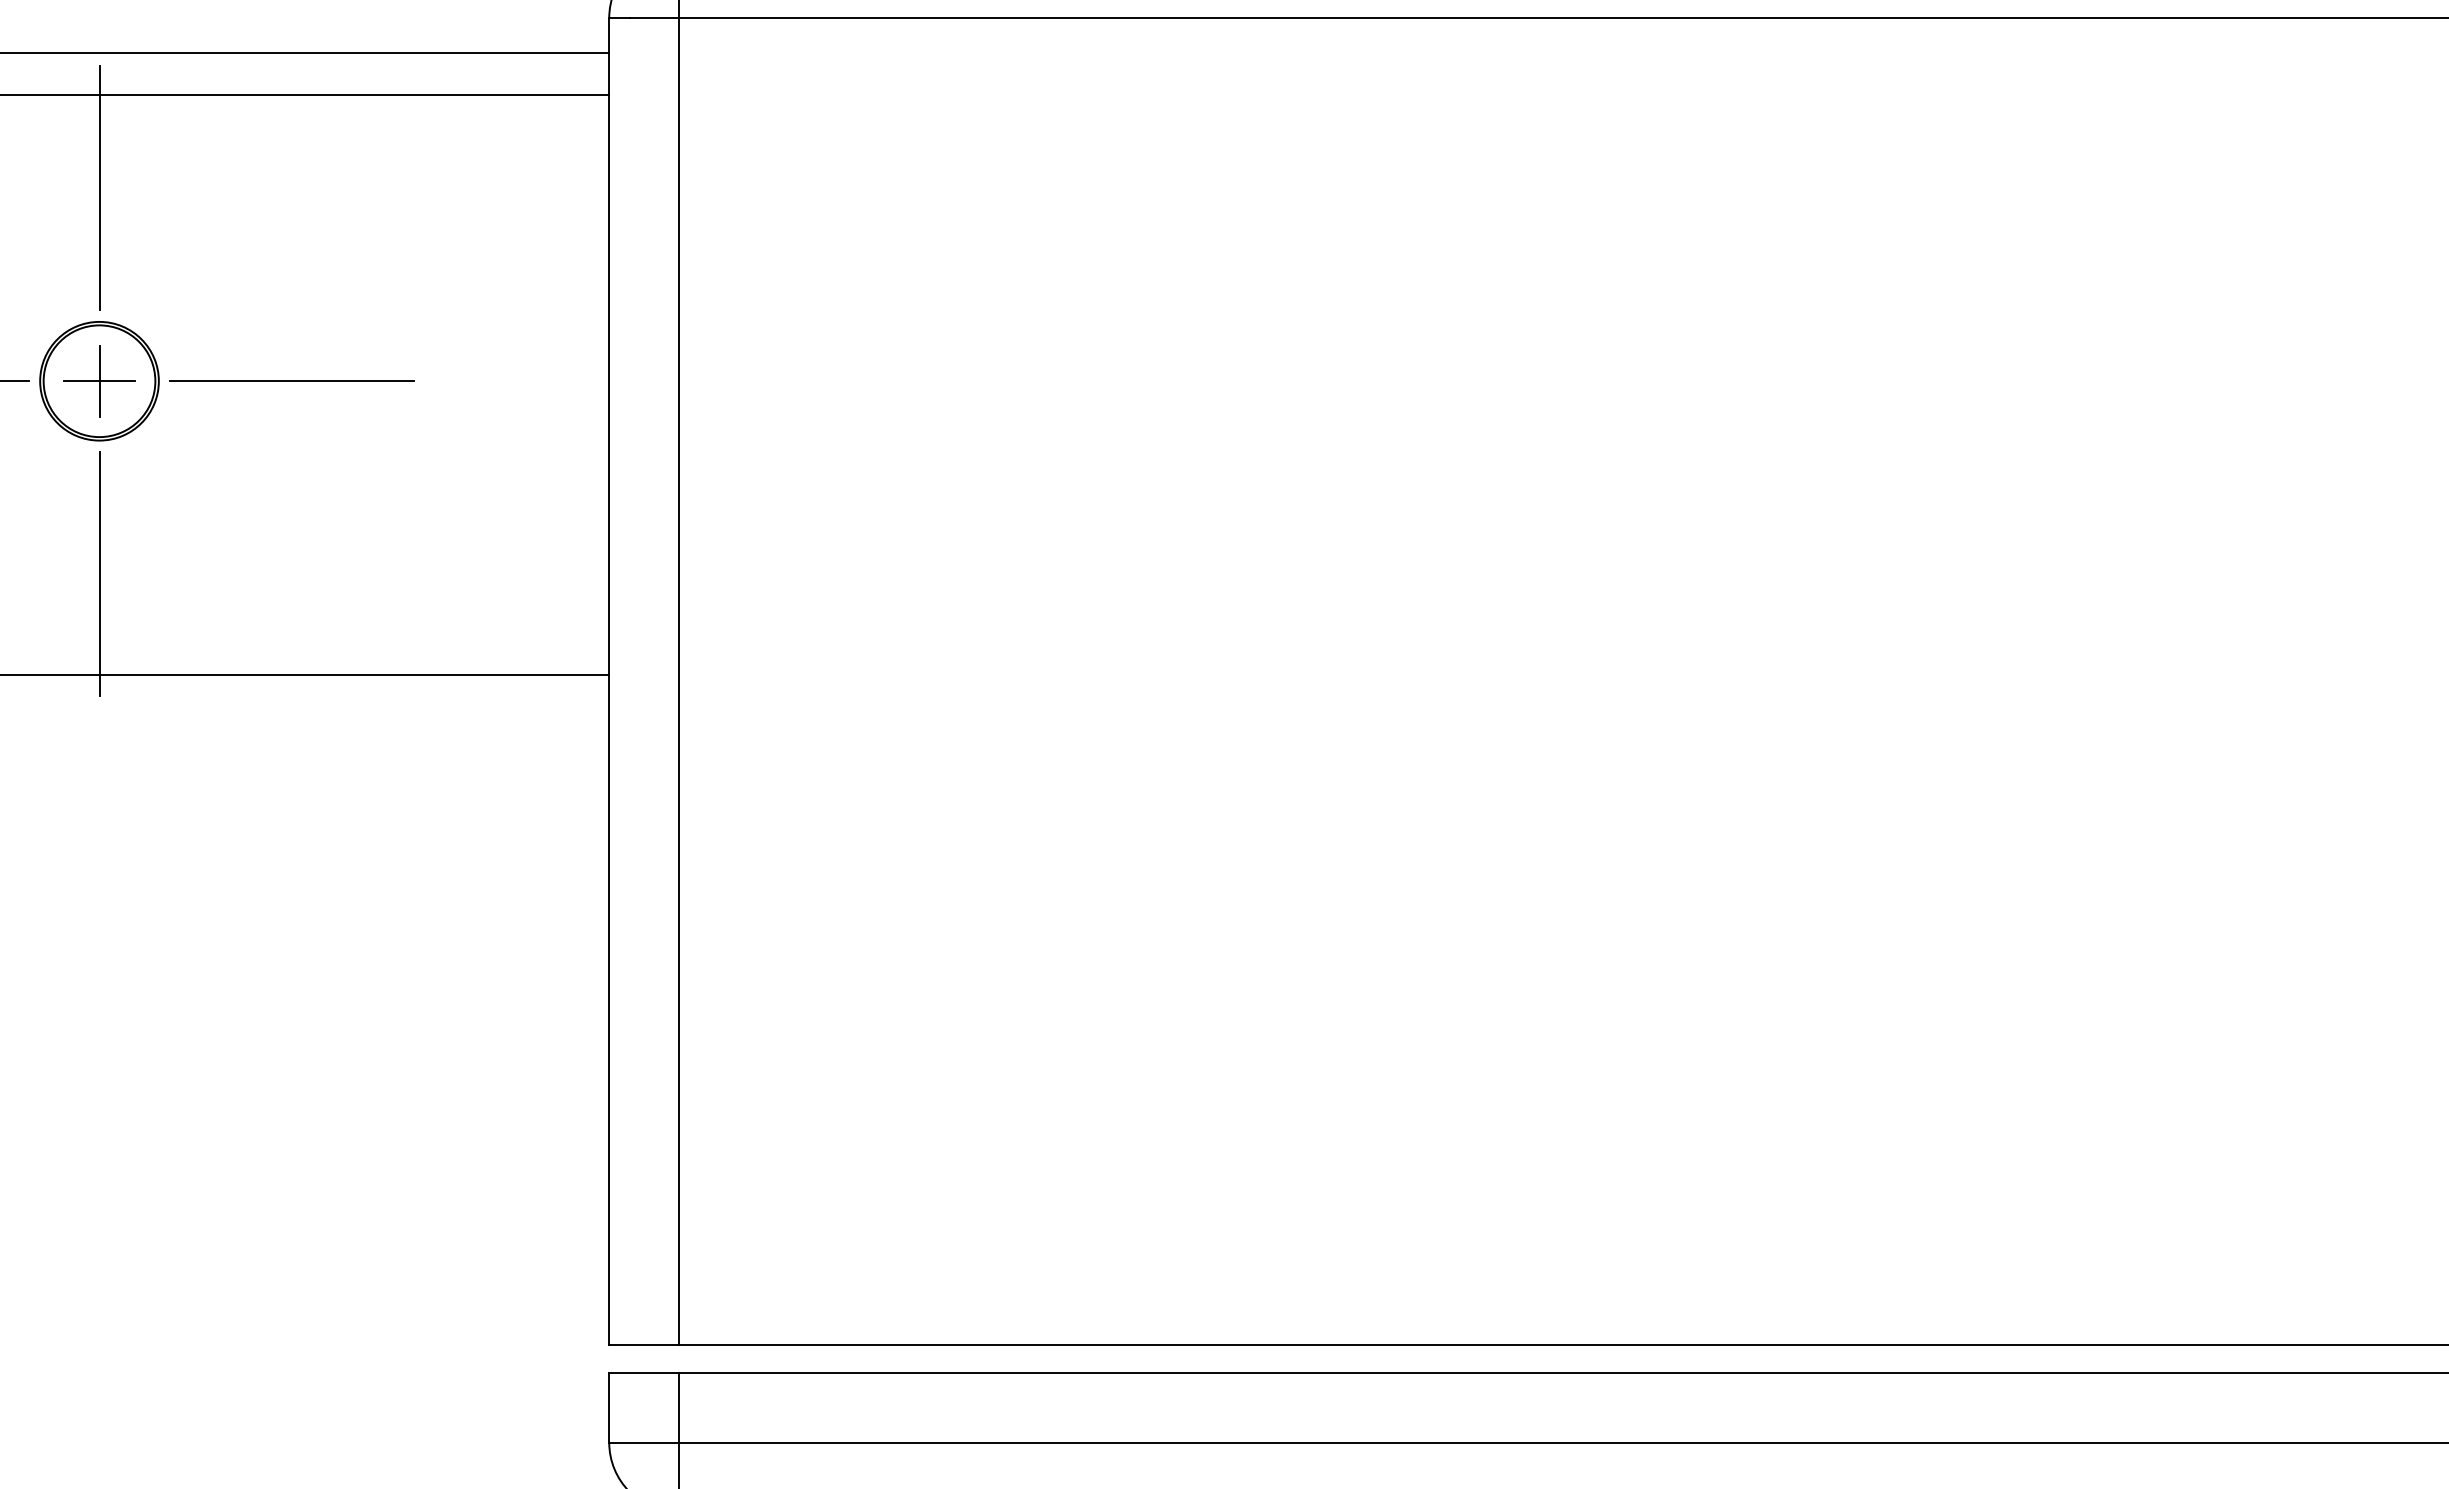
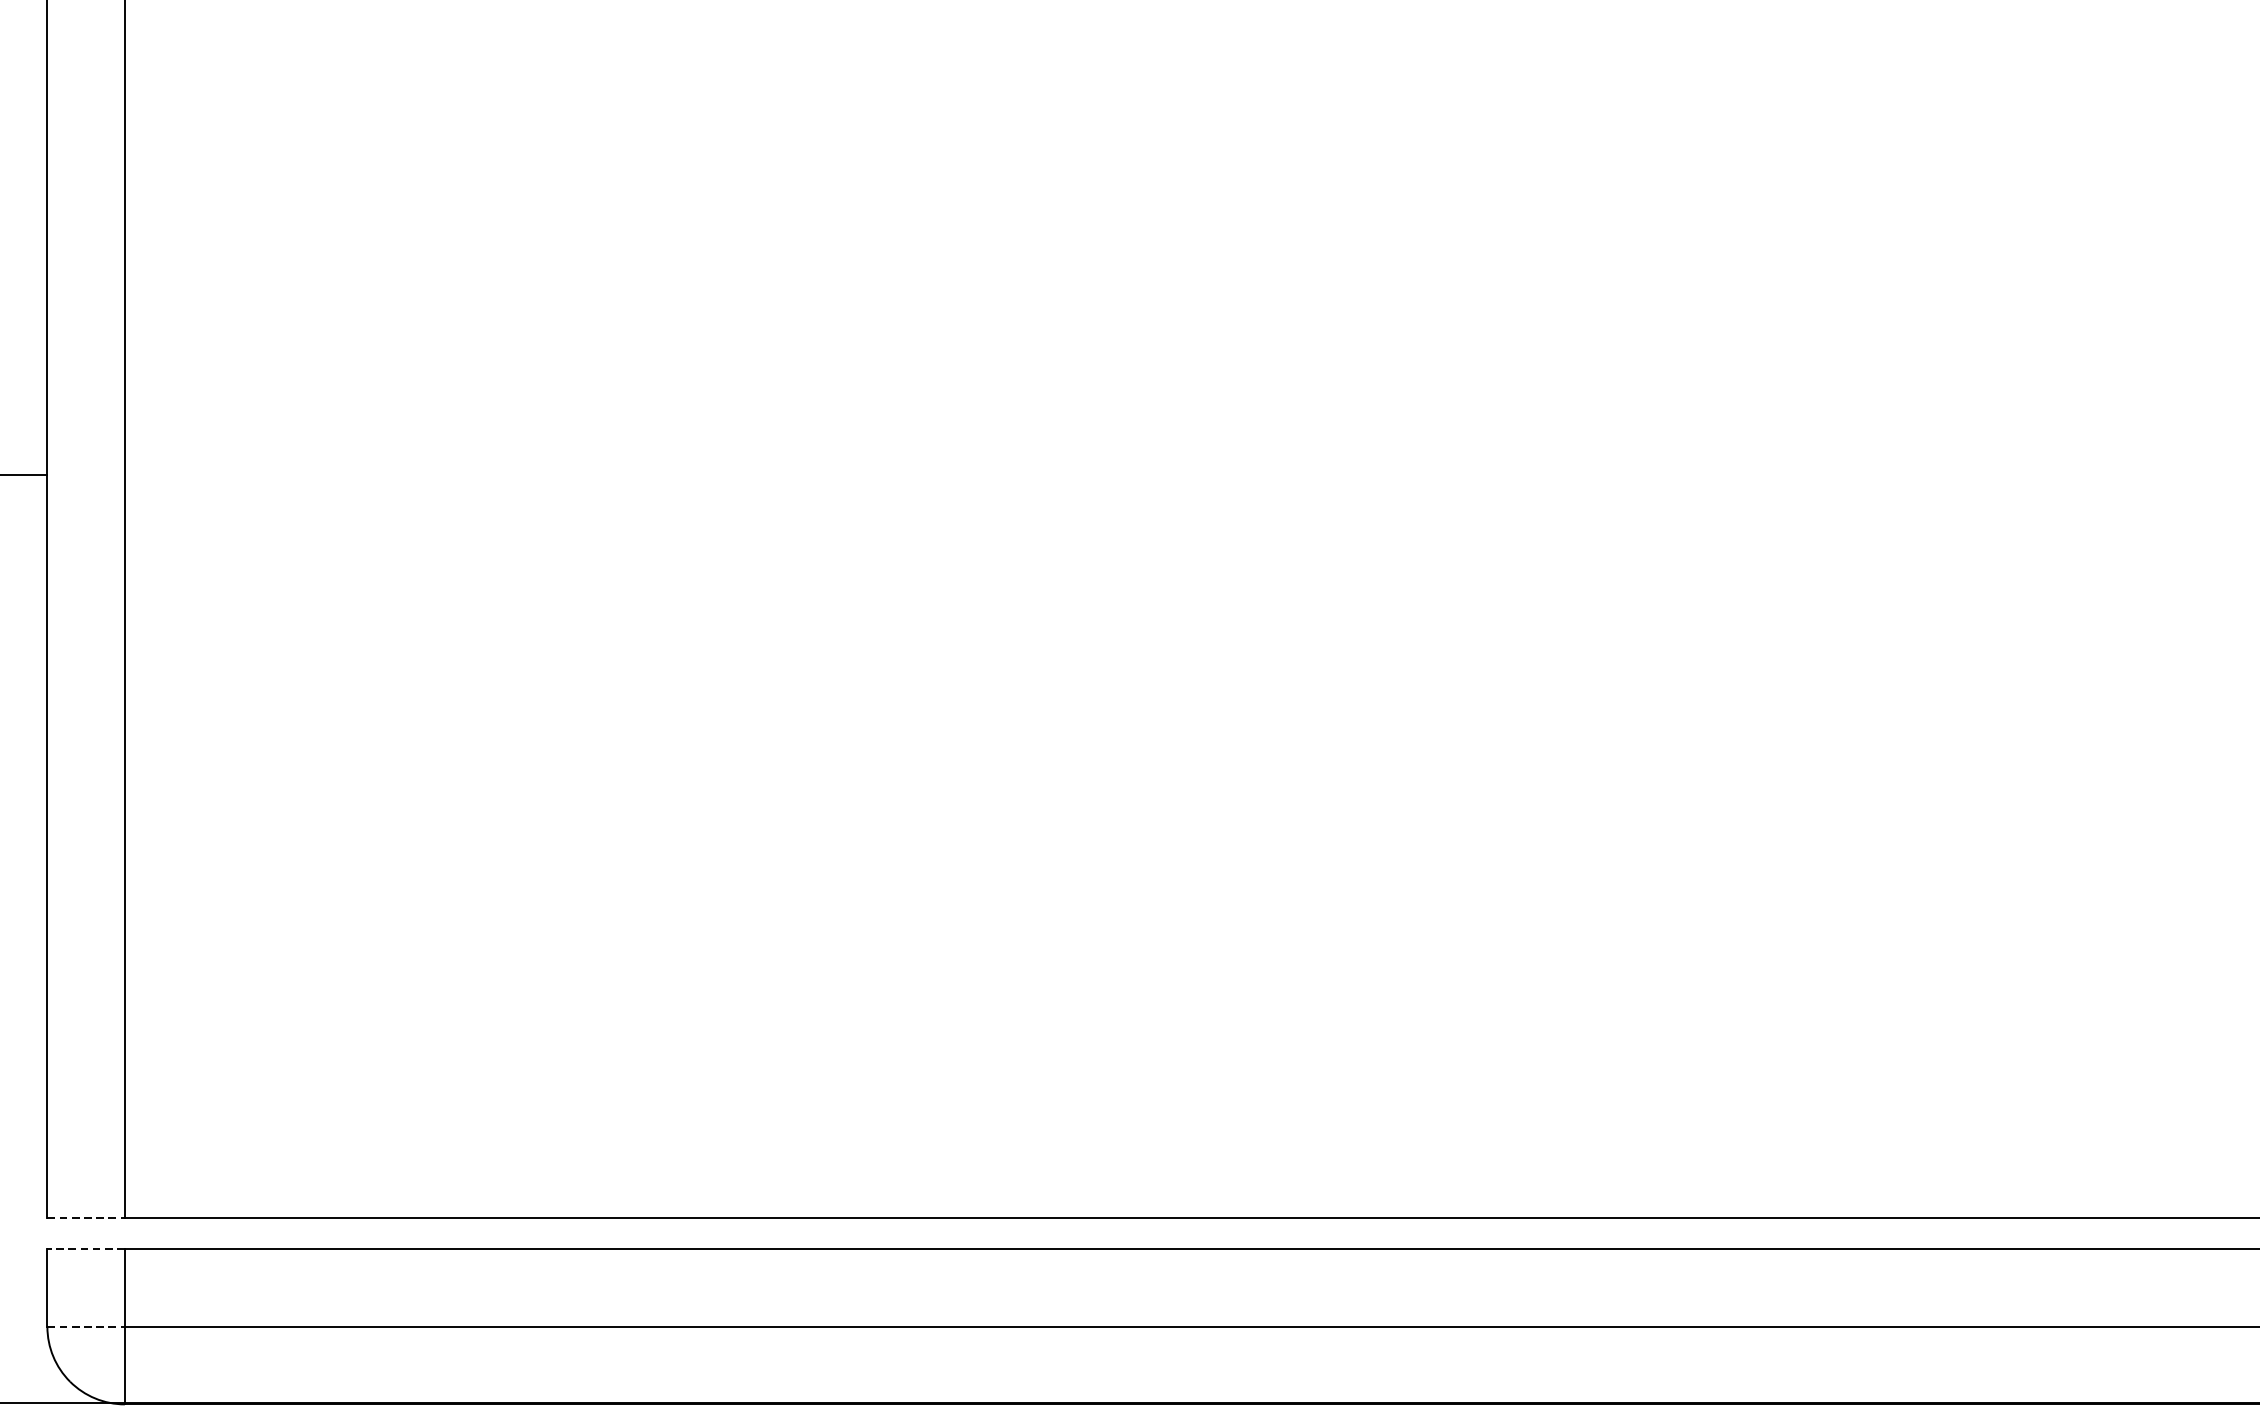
line: (644, 1344) -> (86, 1218), solid -> dashed
line: (644, 1372) -> (86, 1249), solid -> dashed
line: (644, 1442) -> (86, 1326), solid -> dashed

